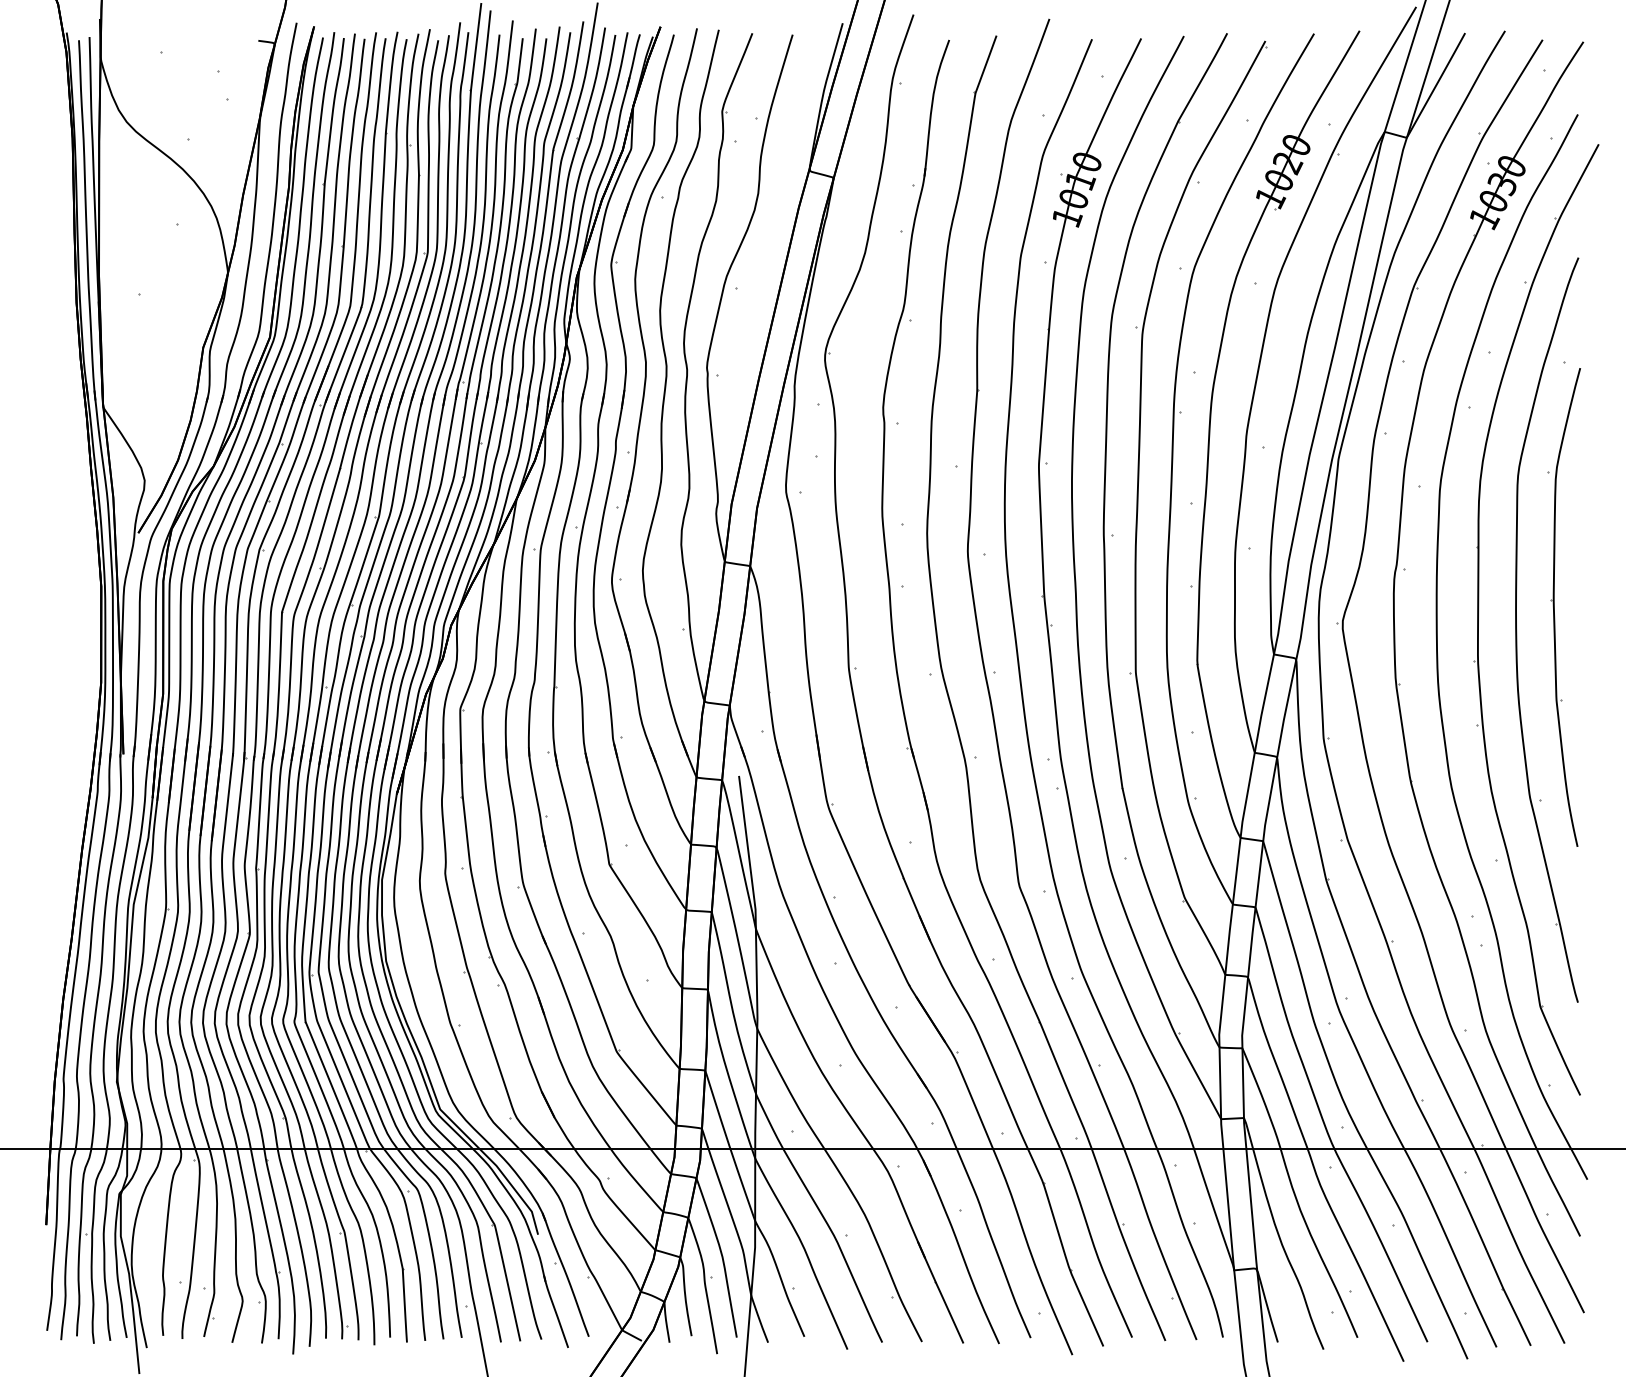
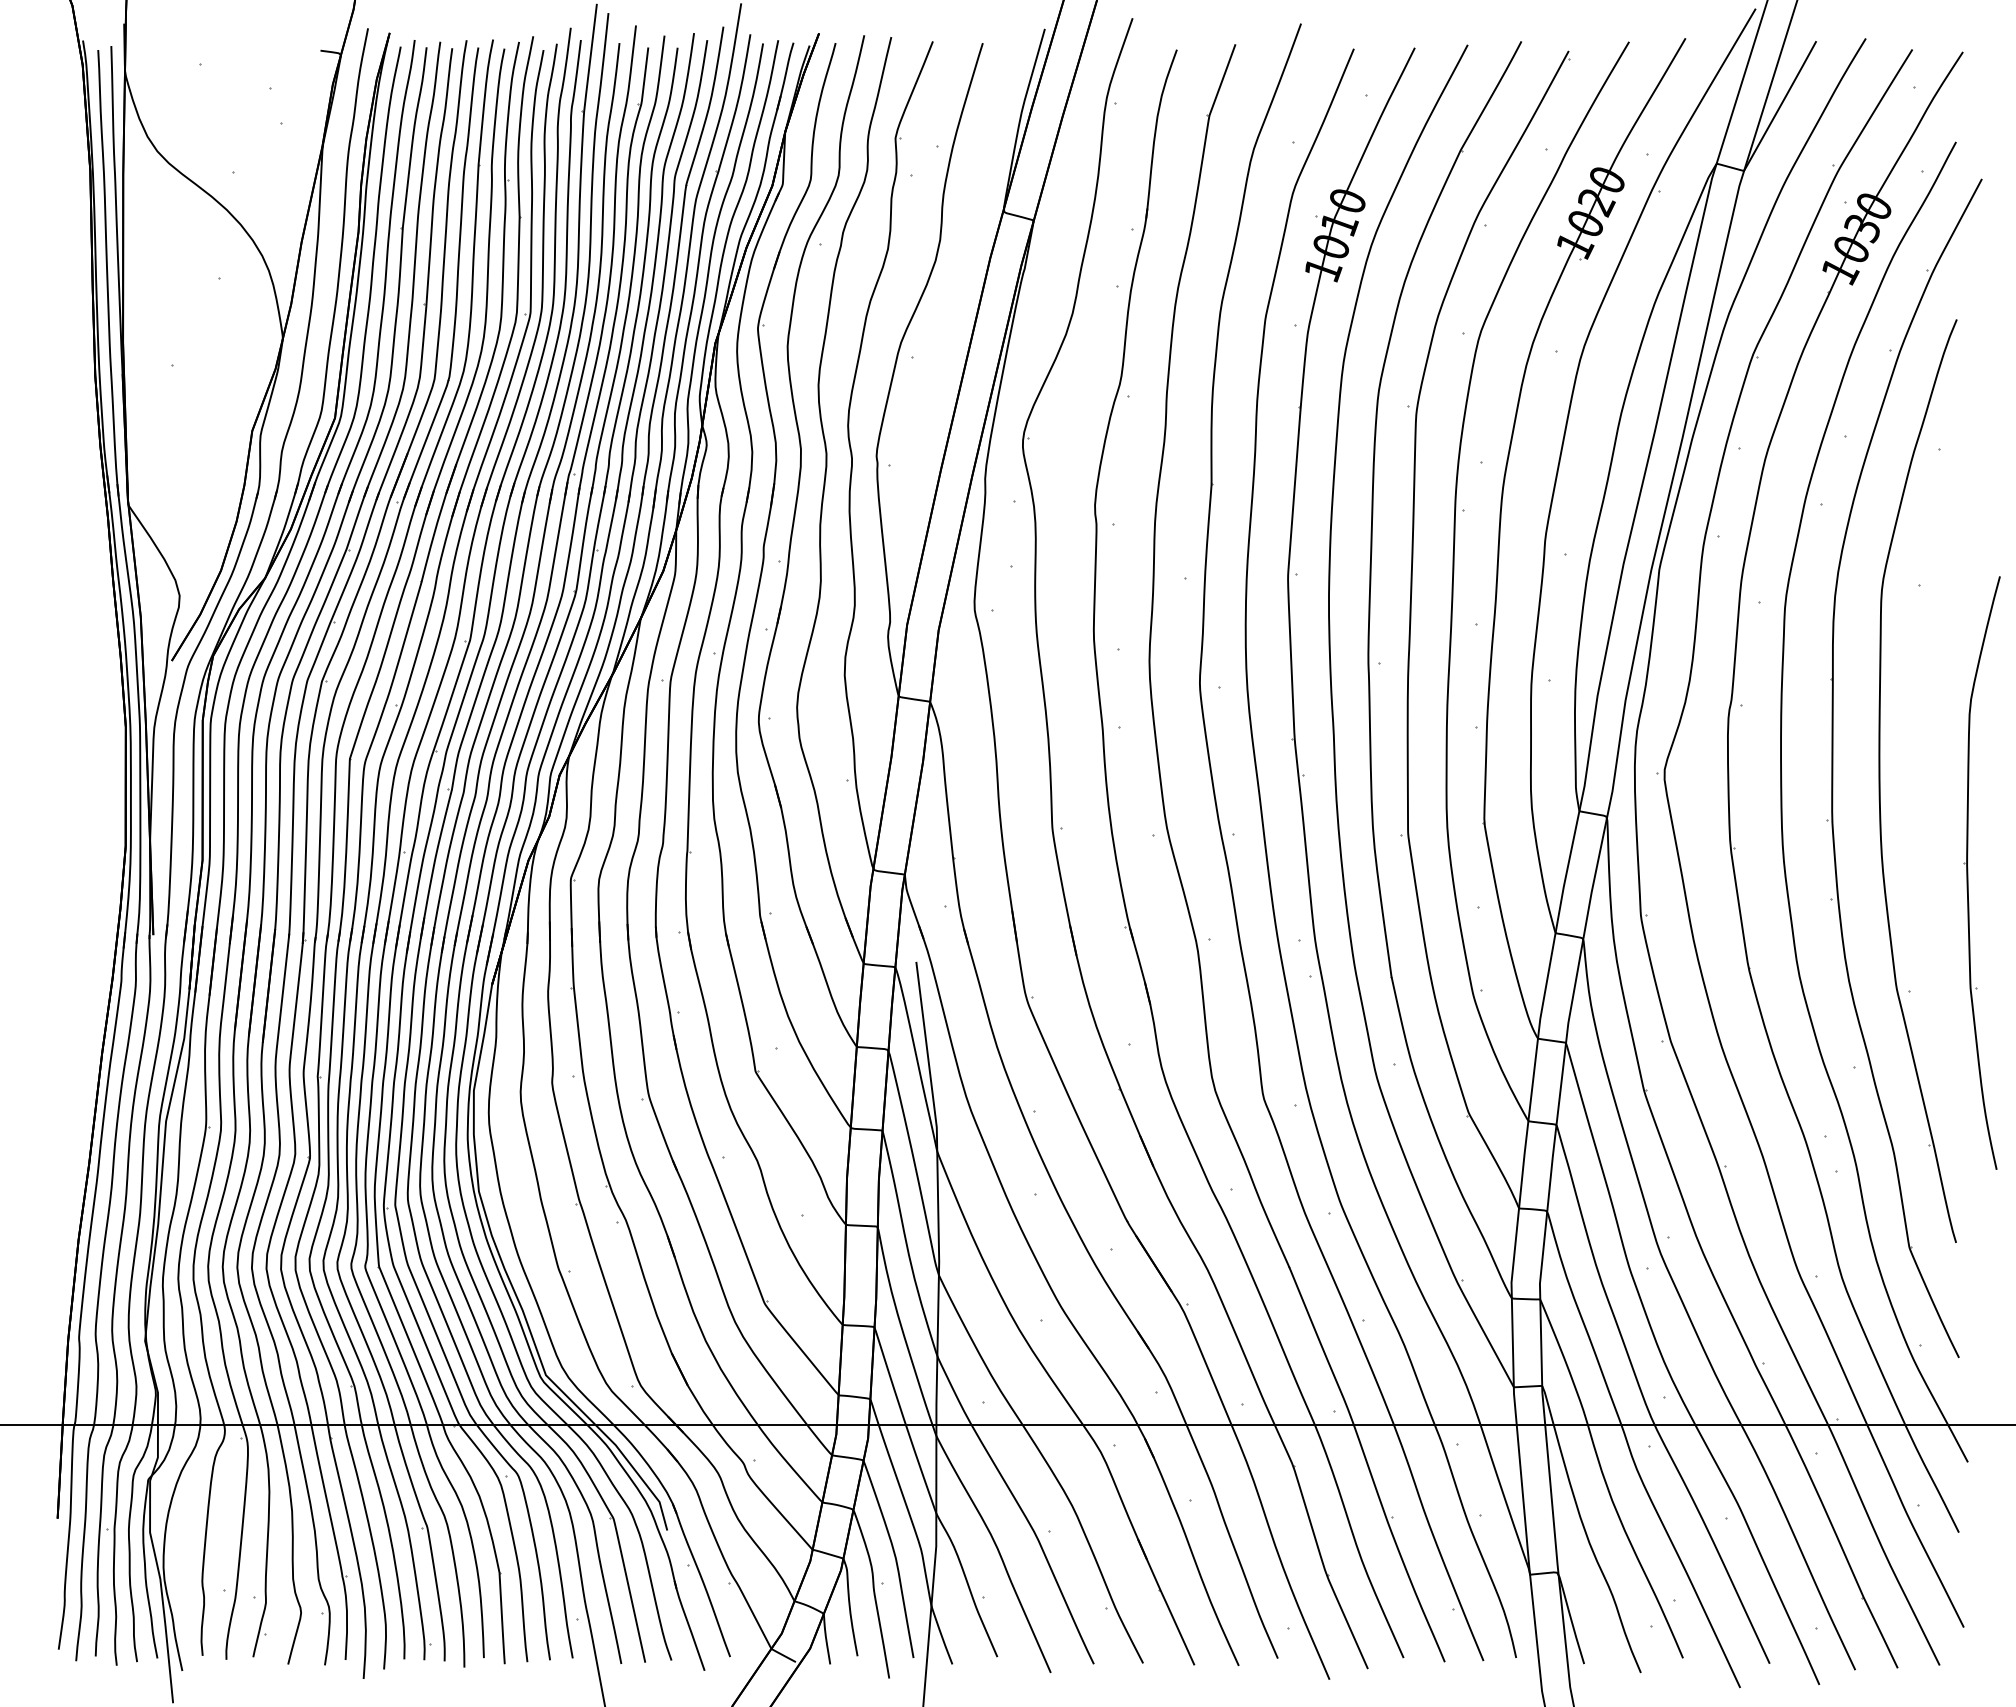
part: (1554, 607) -> (1968, 872), moved

